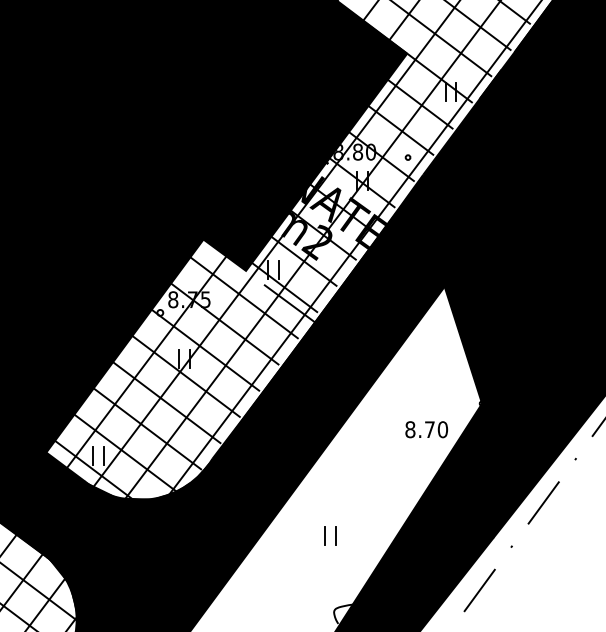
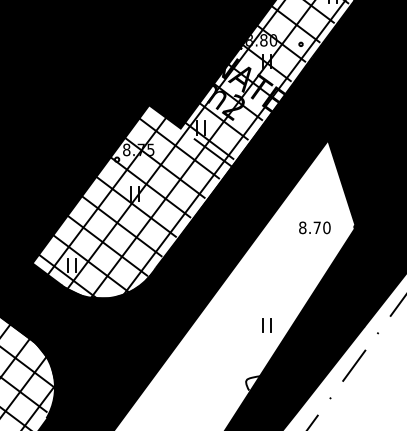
text: (426, 429) -> (314, 227), moved
part: (330, 535) -> (267, 324), moved

